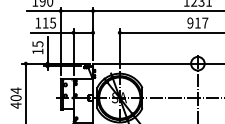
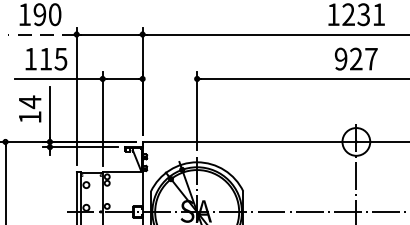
line: (43, 11) -> (41, 35), solid -> dashed
text: (197, 22) -> (355, 57), 917 -> 927
text: (37, 44) -> (29, 102), 15 -> 14

